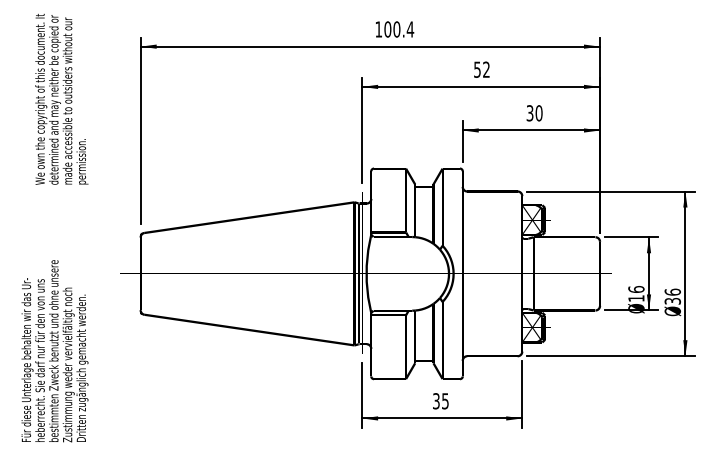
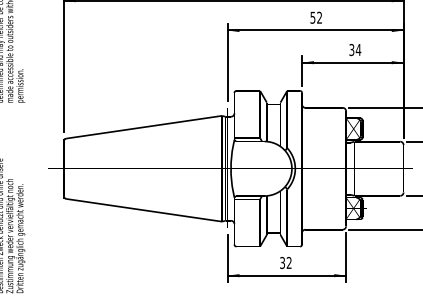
text: (538, 113) -> (358, 50), 30 -> 34
text: (445, 401) -> (289, 263), 35 -> 32

